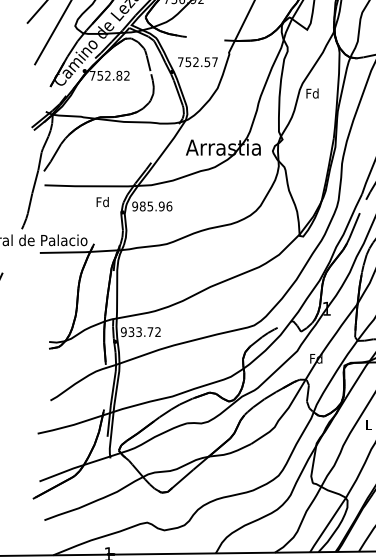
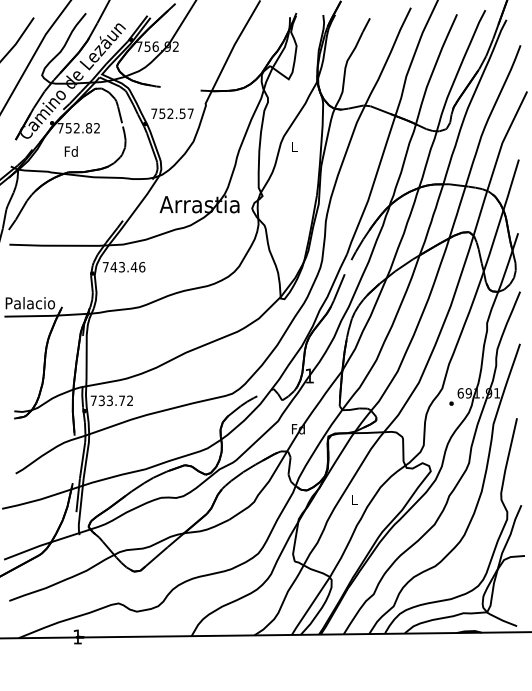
text: (312, 92) -> (294, 146), Fd -> L
text: (101, 202) -> (70, 151), moved
text: (148, 205) -> (119, 266), 985.96 -> 743.46
text: (123, 331) -> (93, 400), 933.72 -> 733.72

